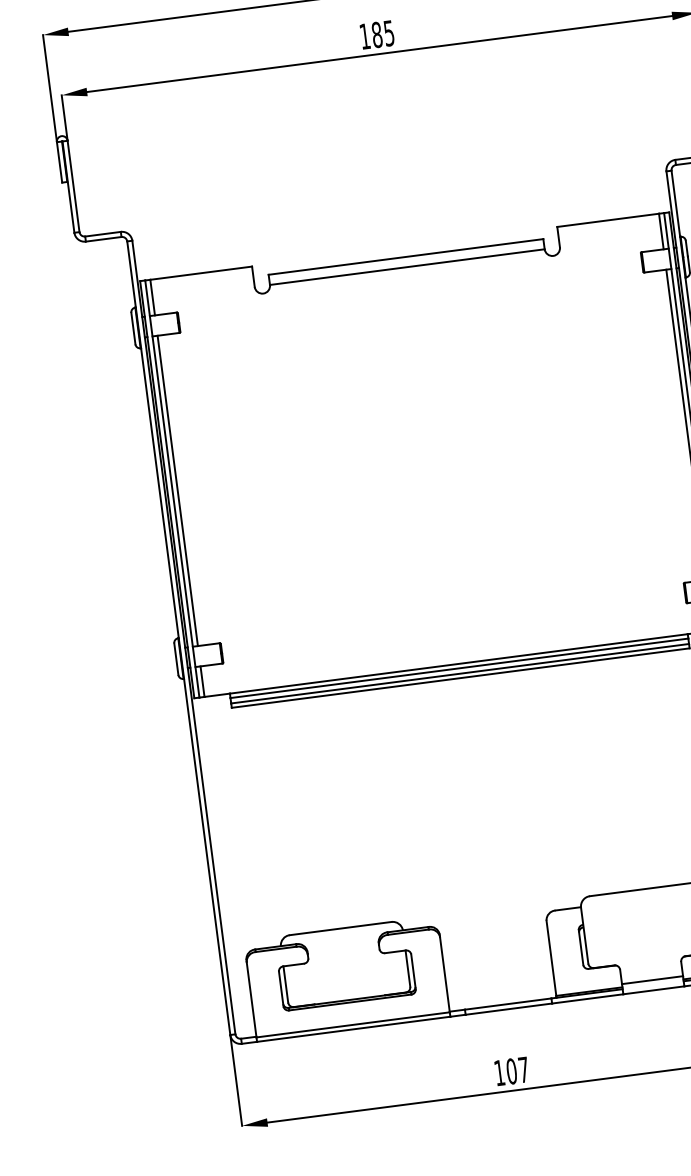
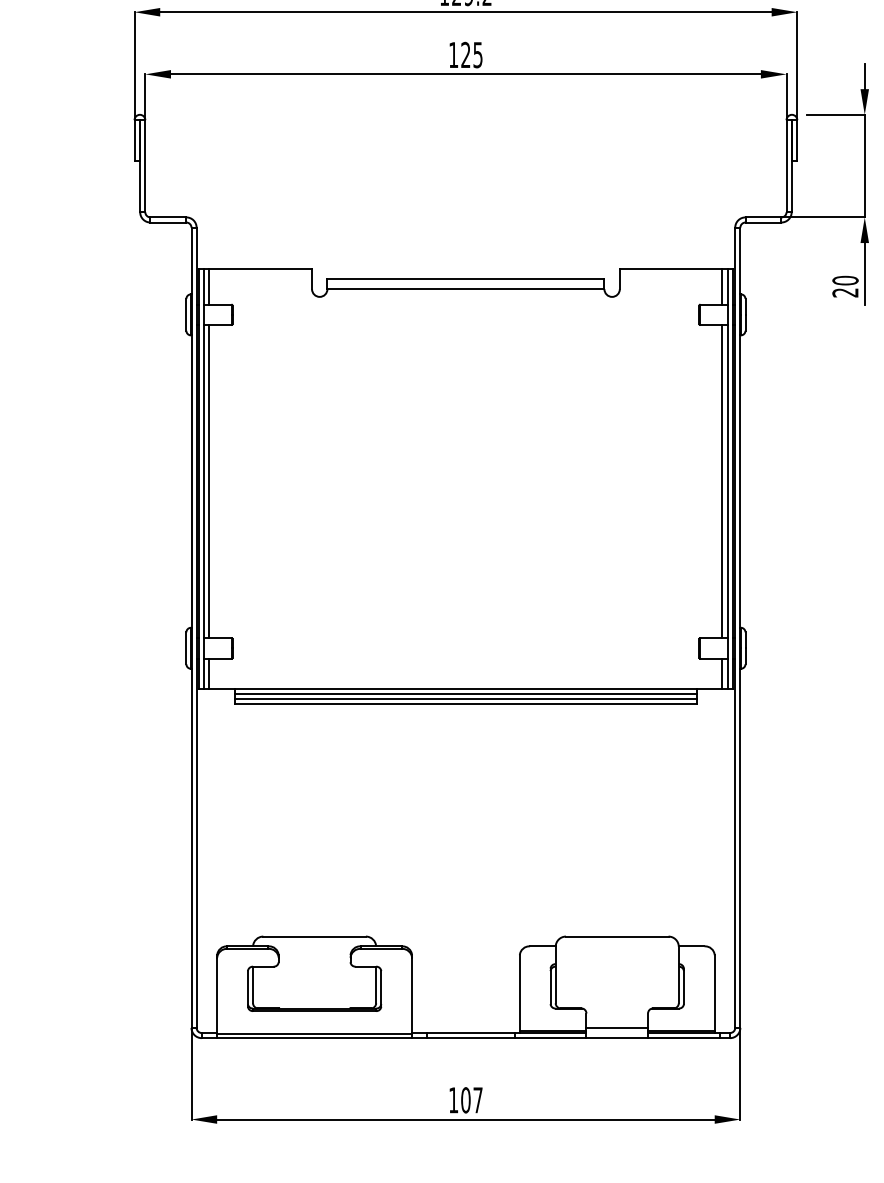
text: (376, 35) -> (465, 55), 185 -> 125

